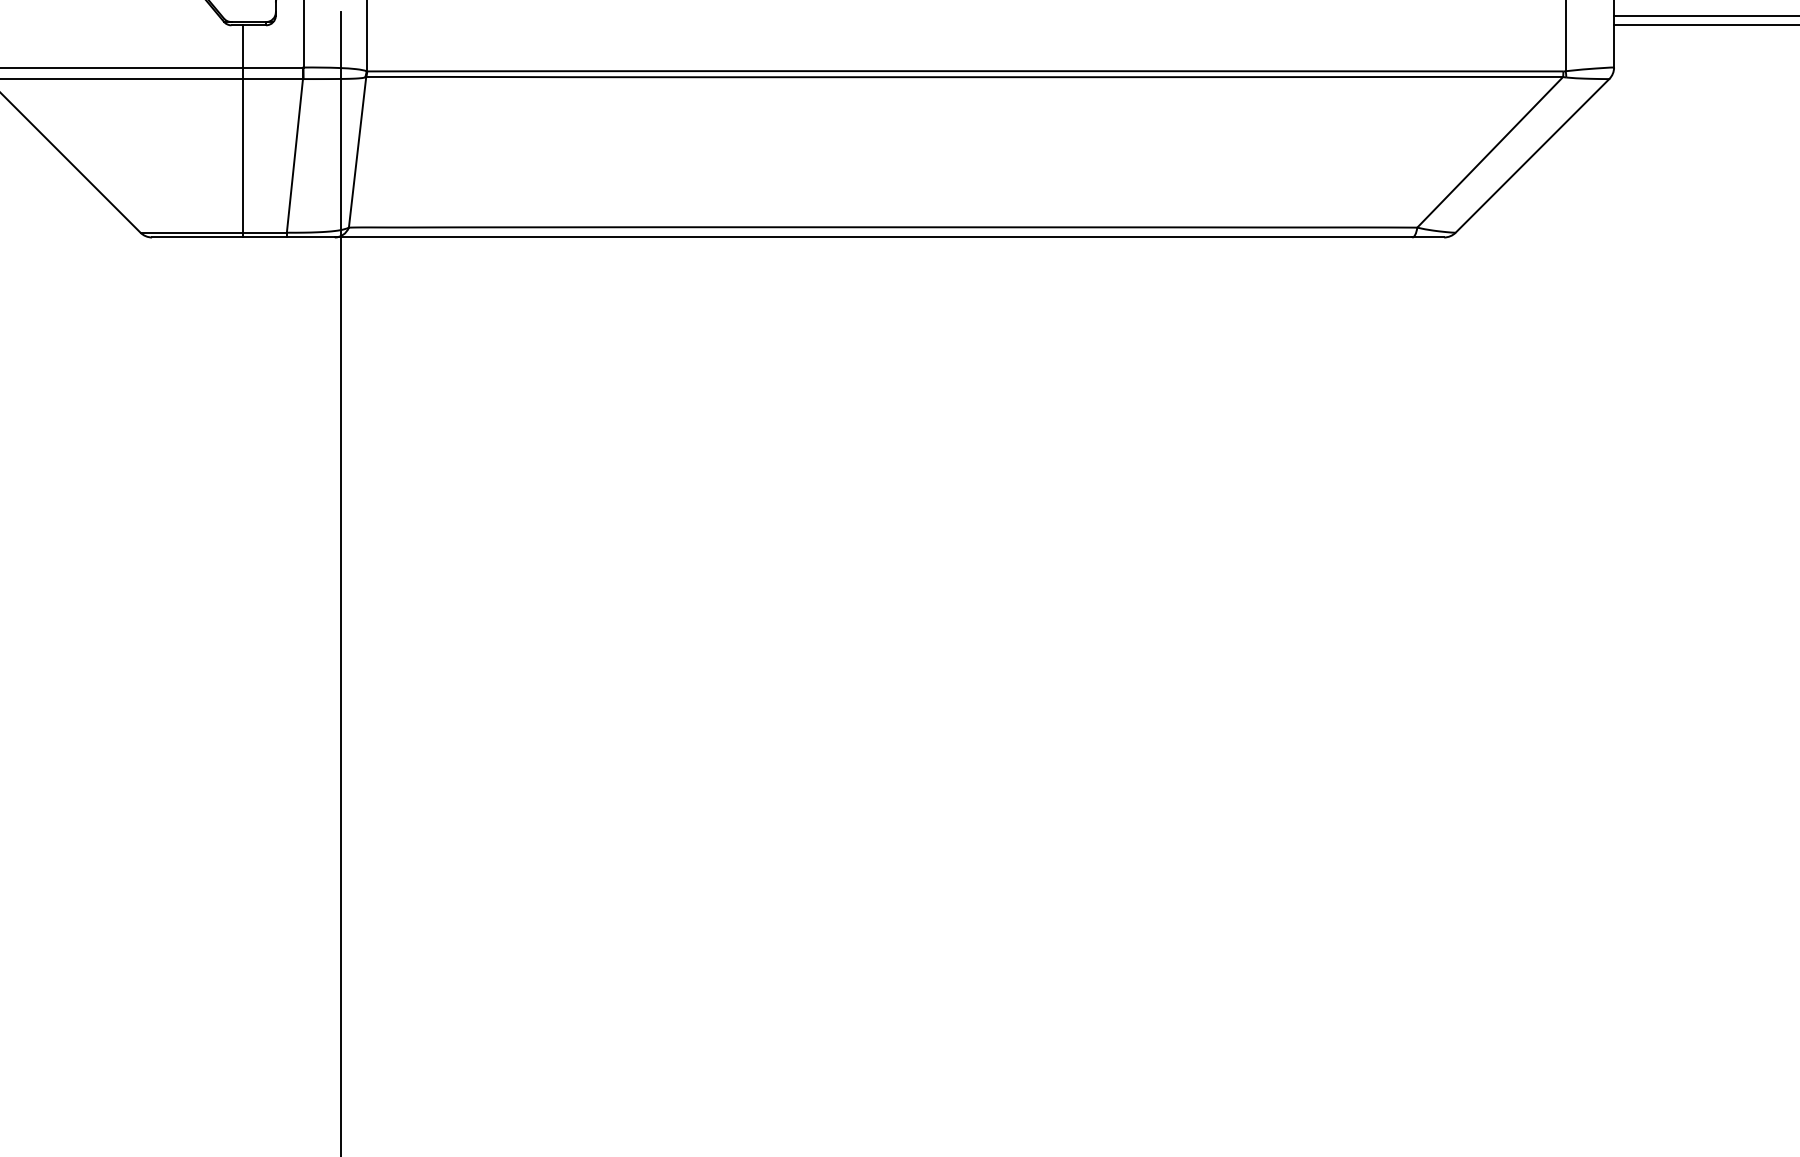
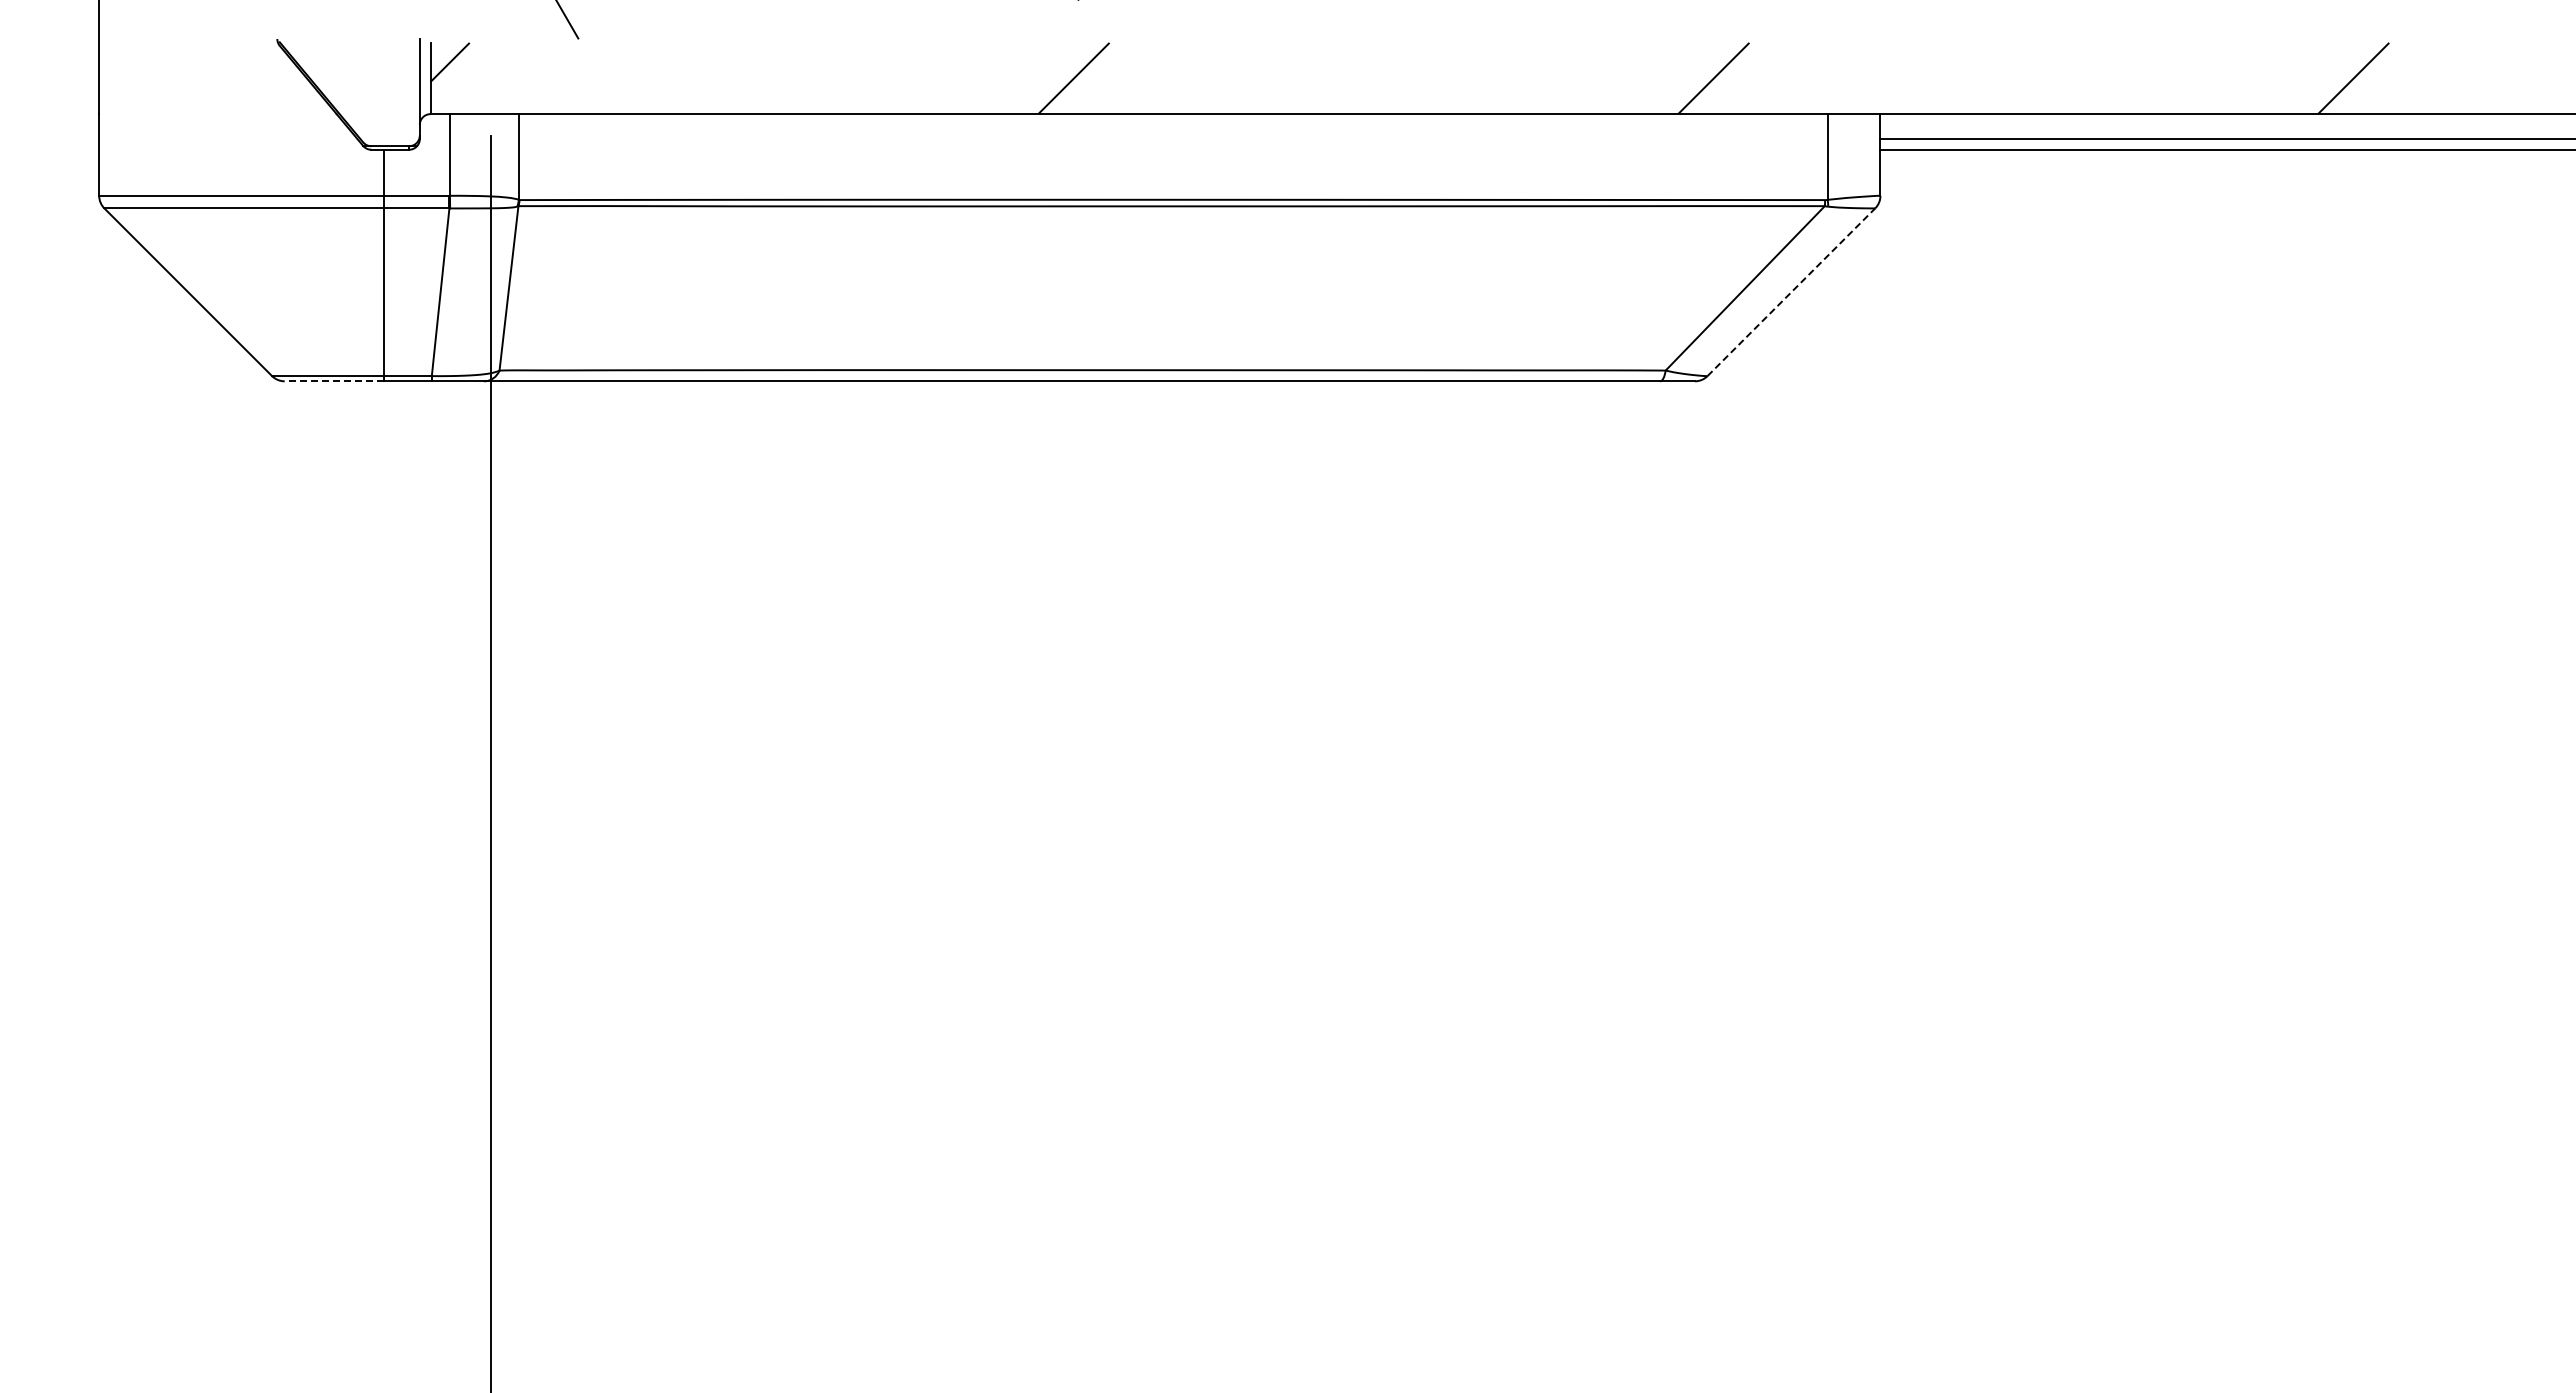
line: (1532, 156) -> (1791, 292), solid -> dashed
line: (197, 237) -> (334, 381), solid -> dashed

